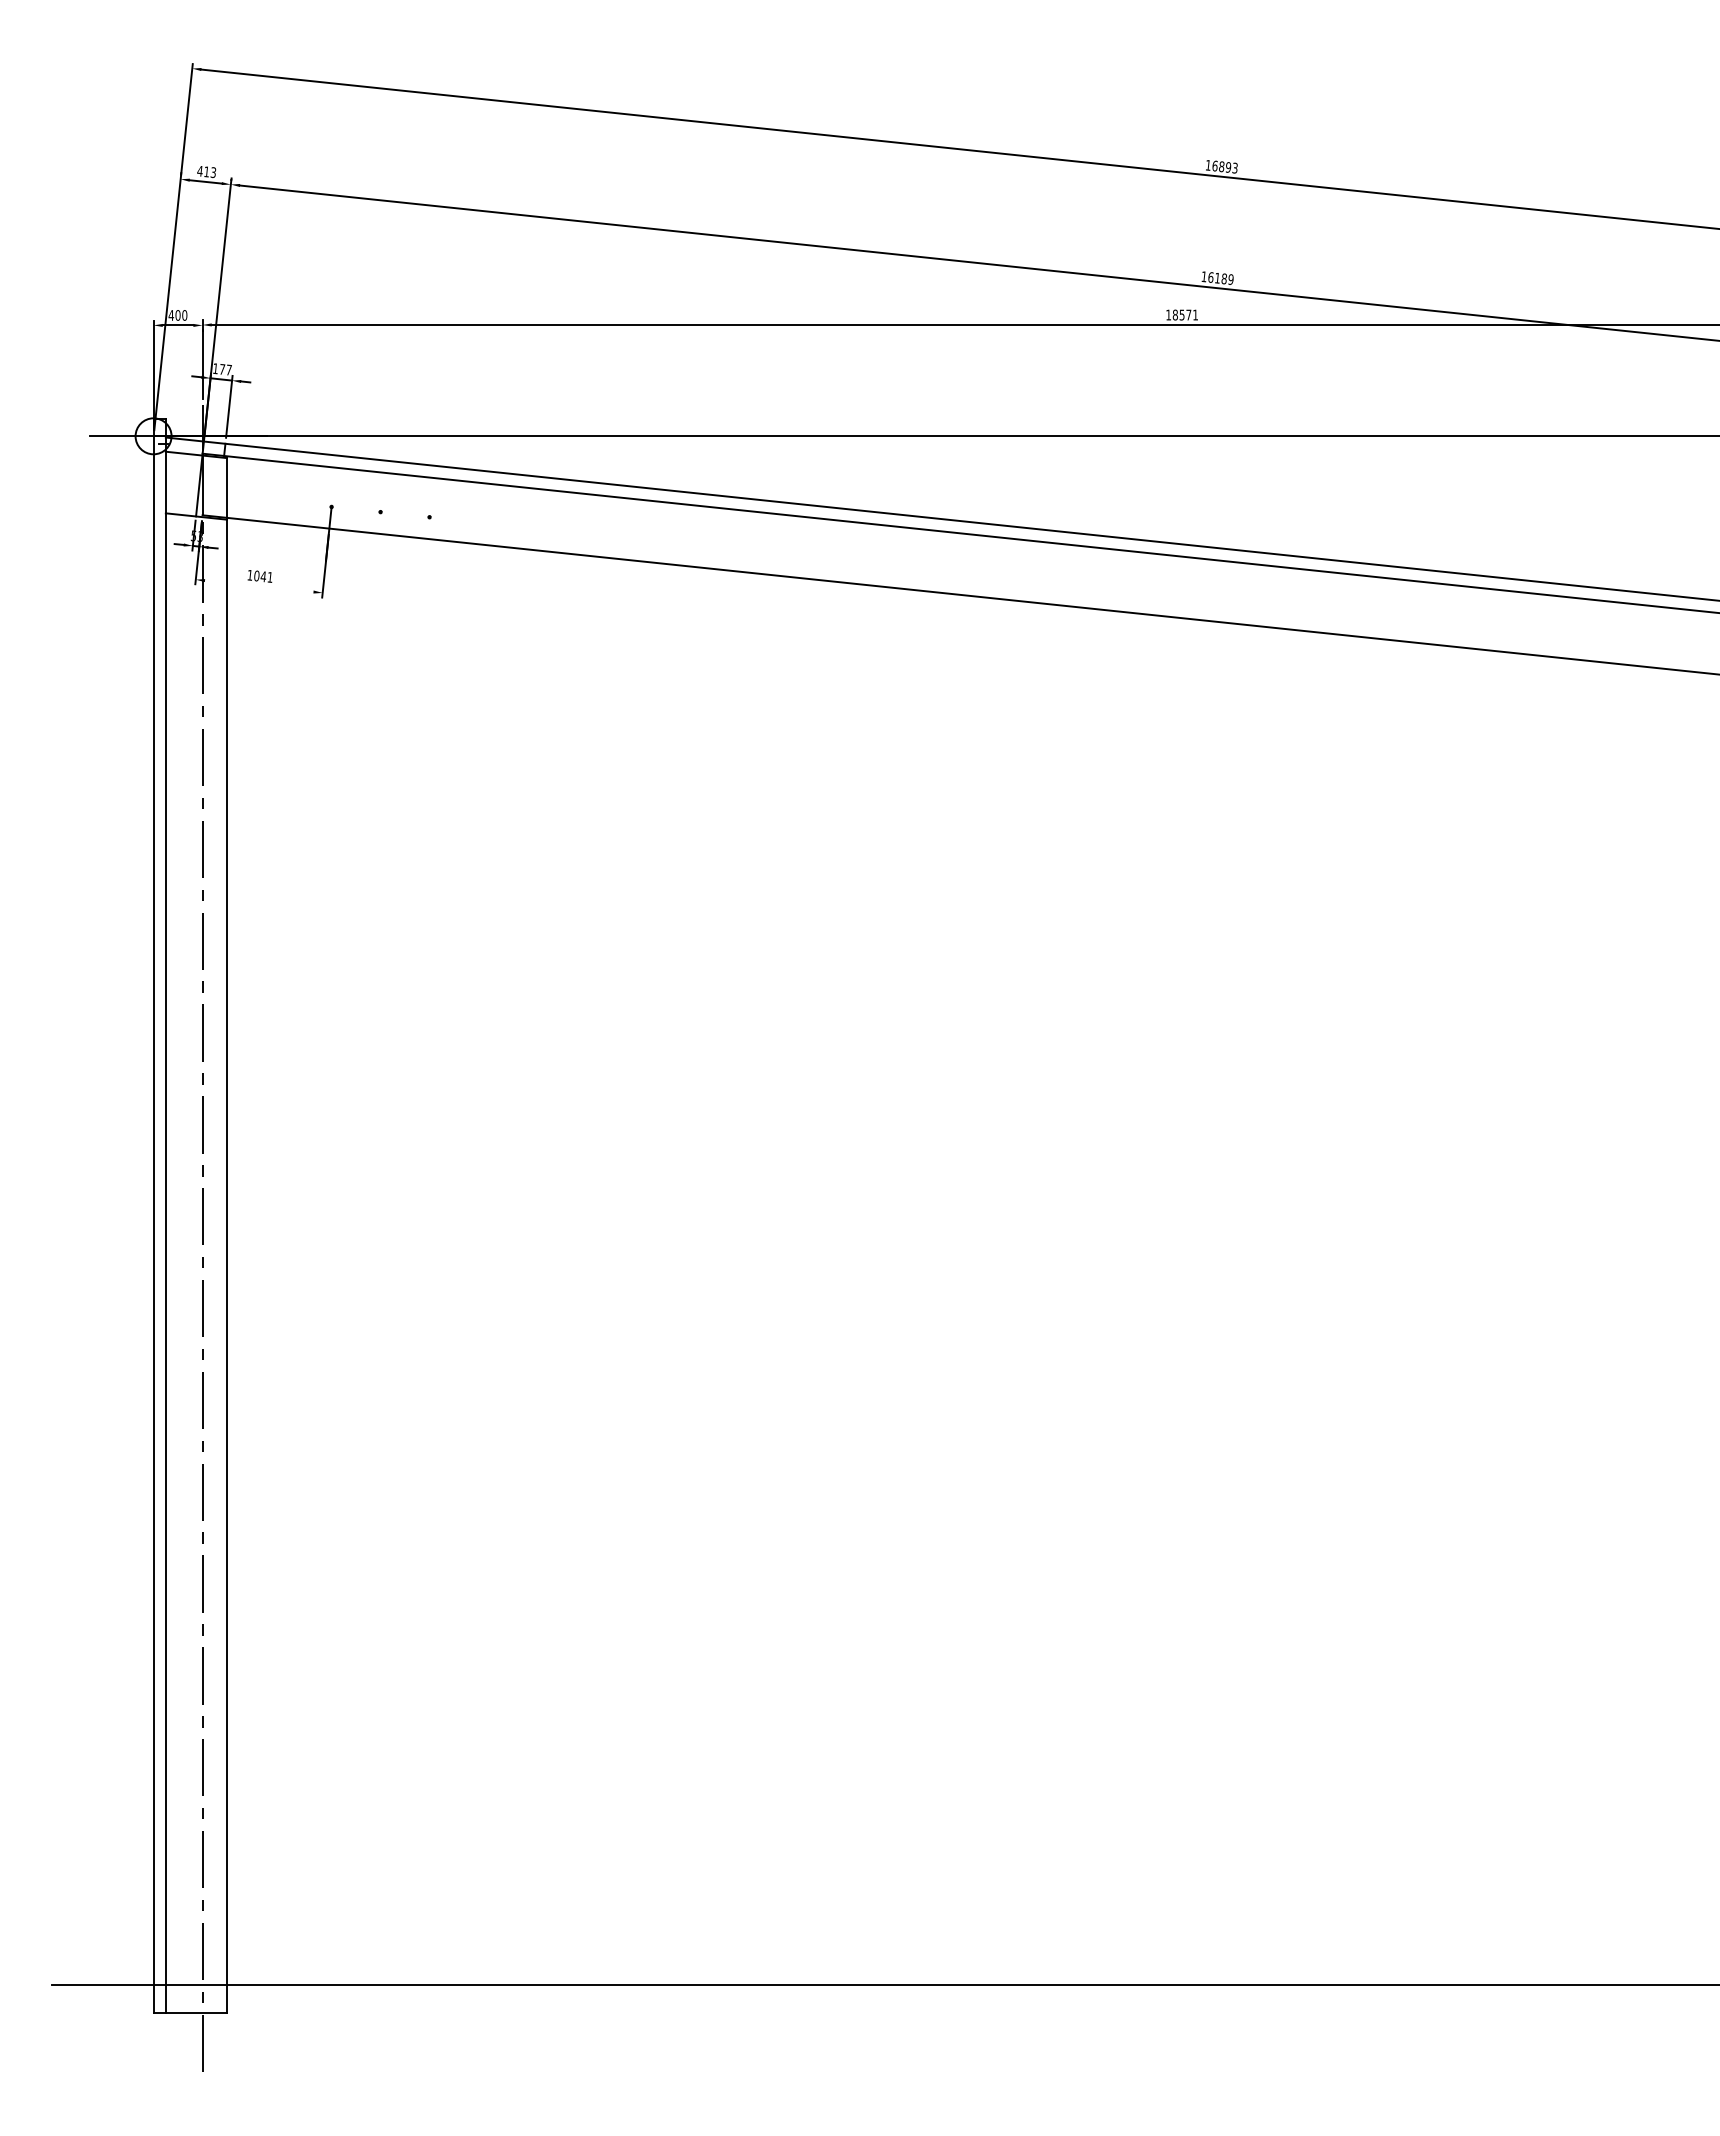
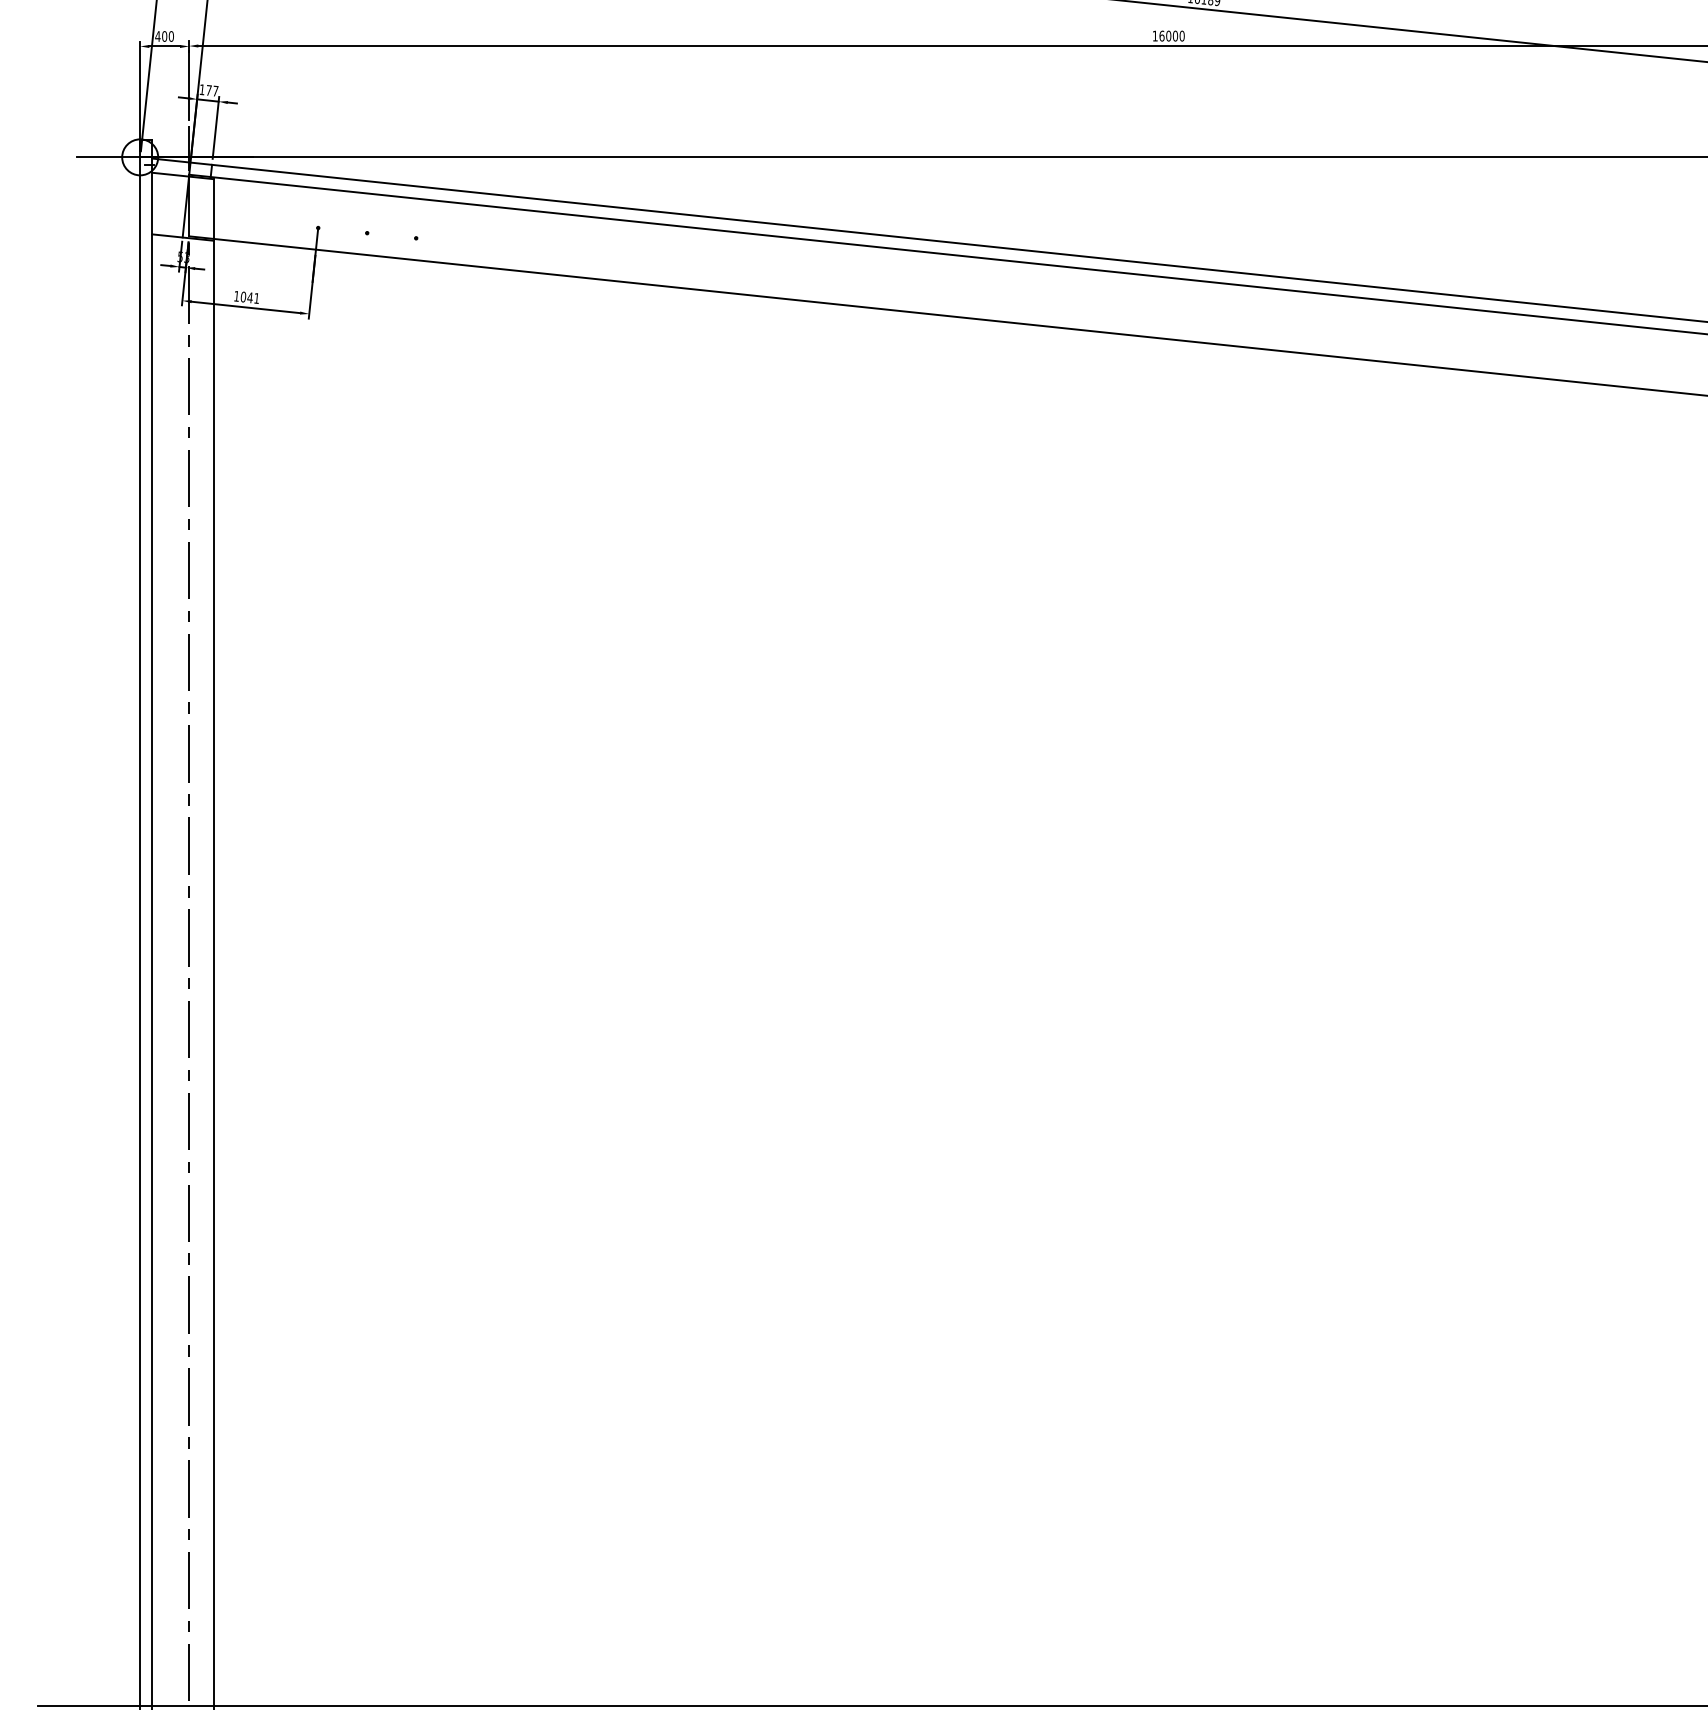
text: (1185, 314) -> (1172, 35), 18571 -> 16000
line: (259, 586) -> (246, 307), added

